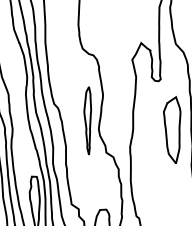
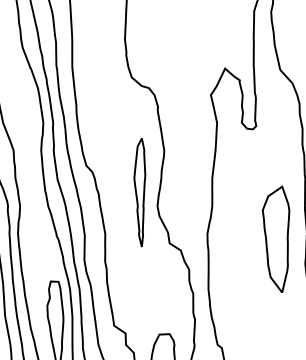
part: (172, 129) -> (276, 238), moved

